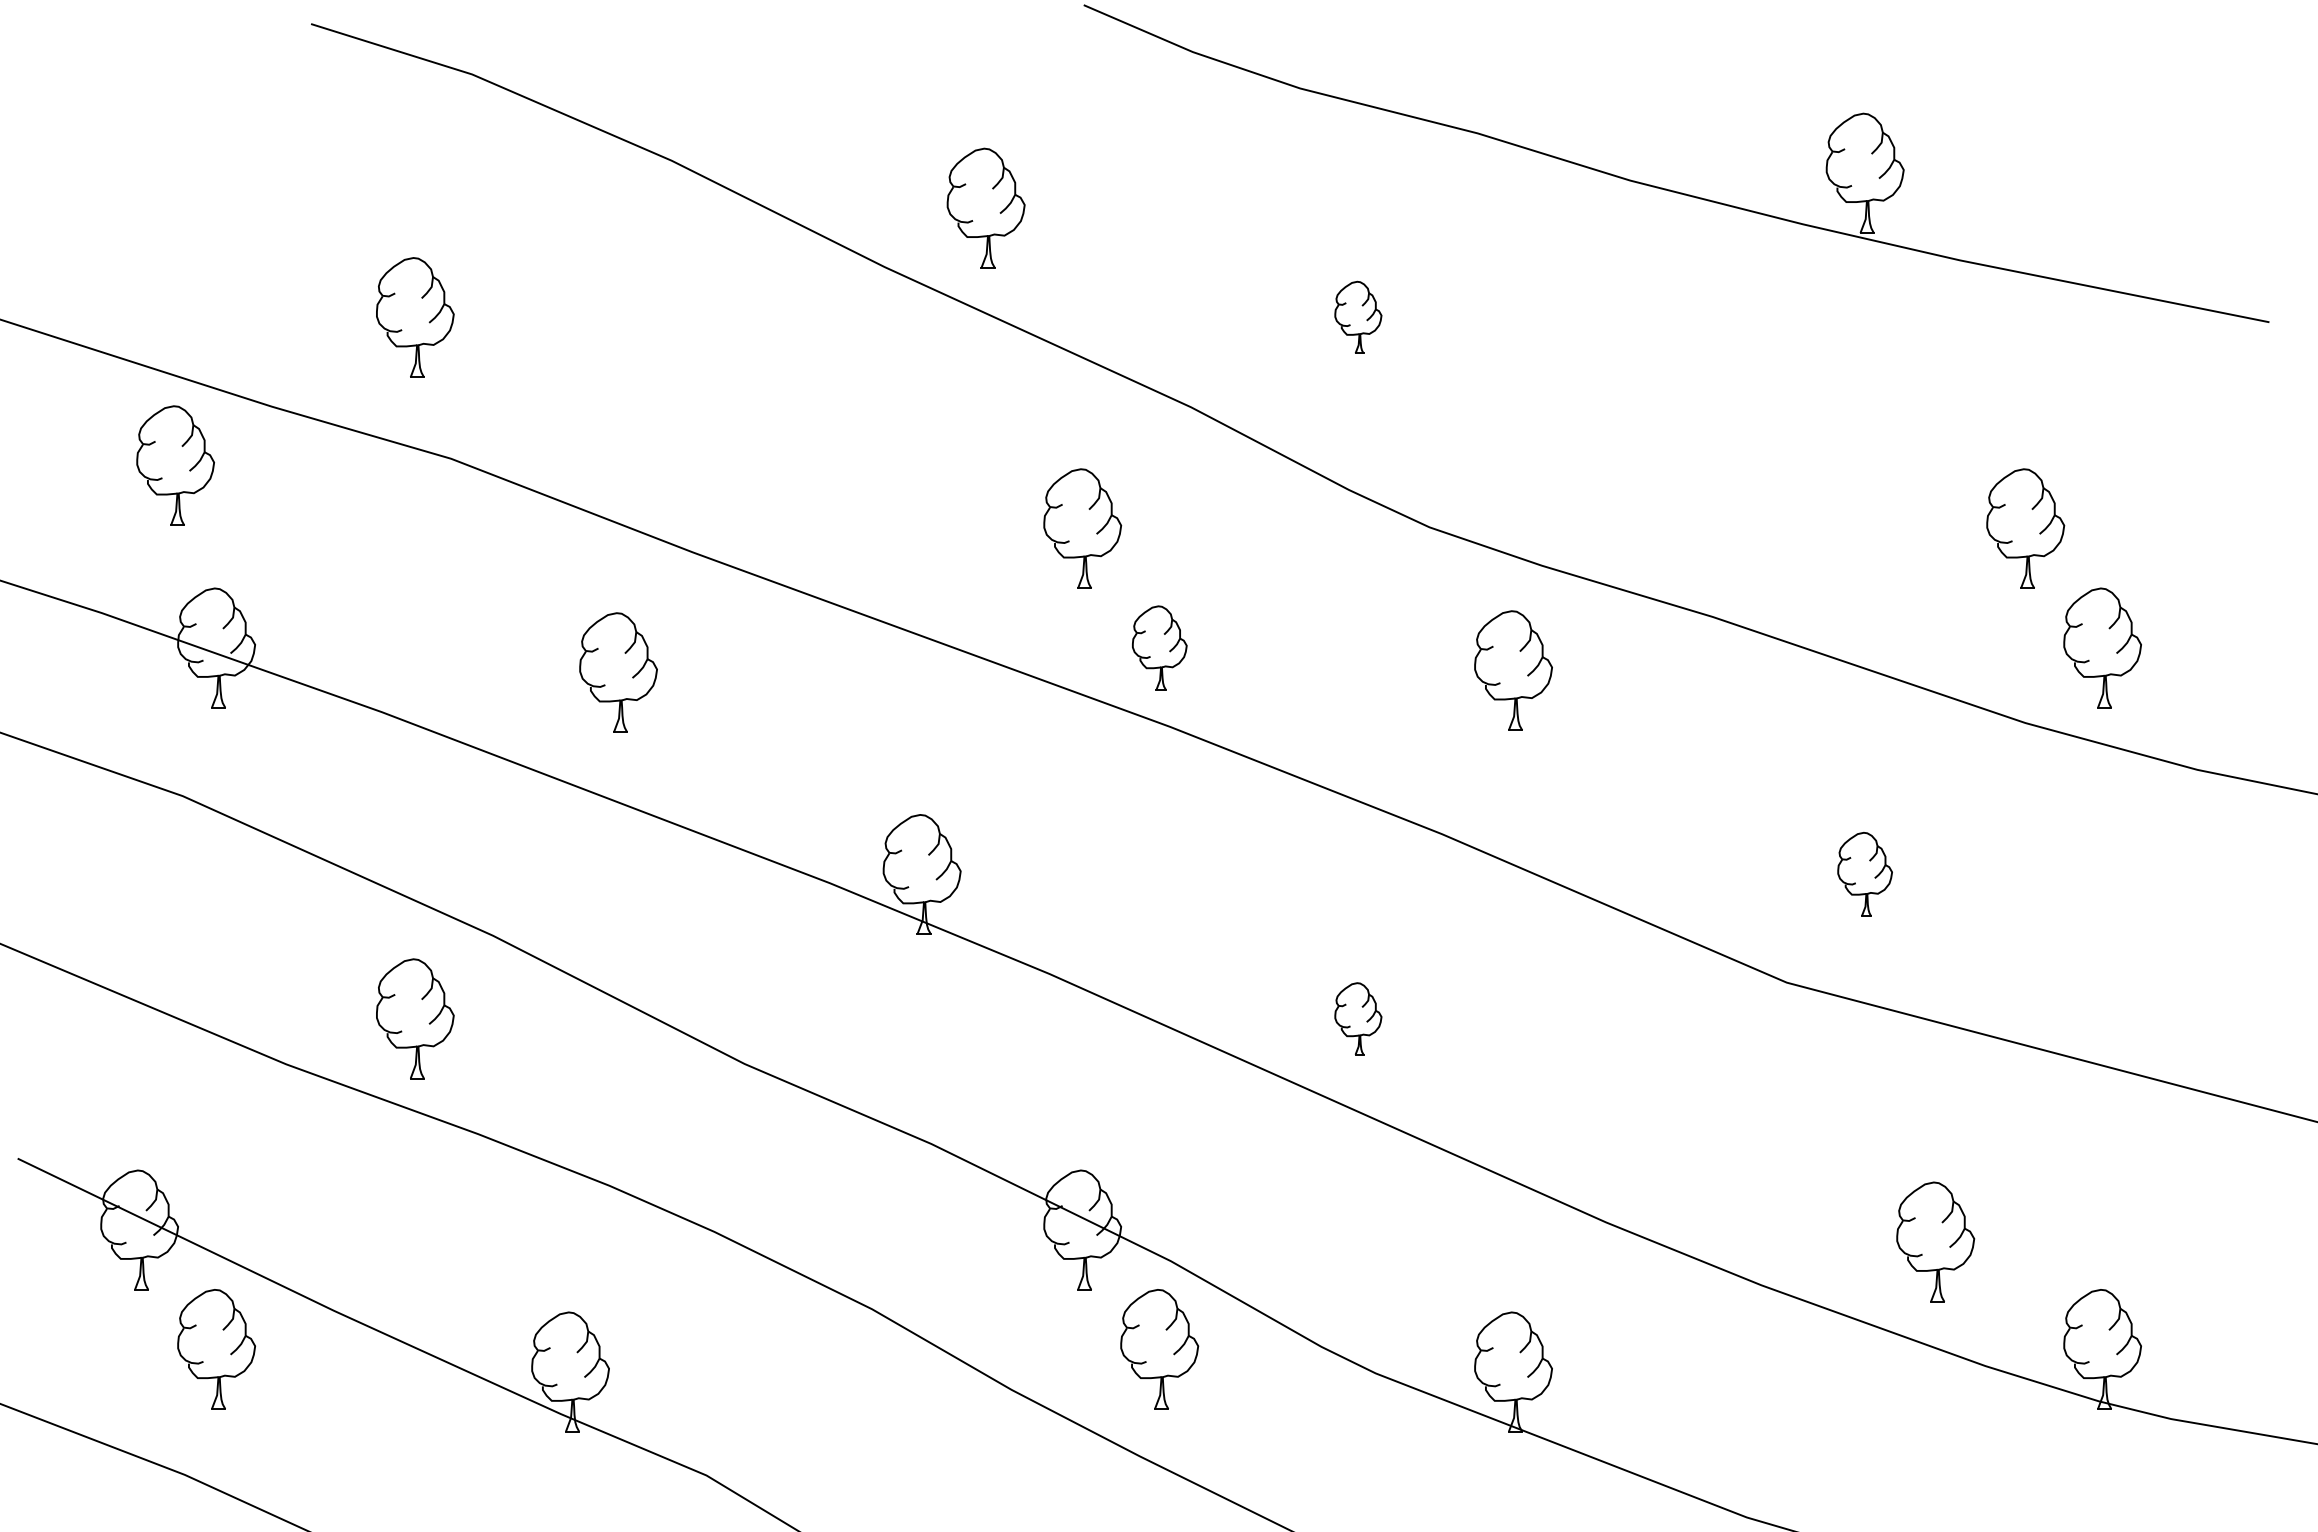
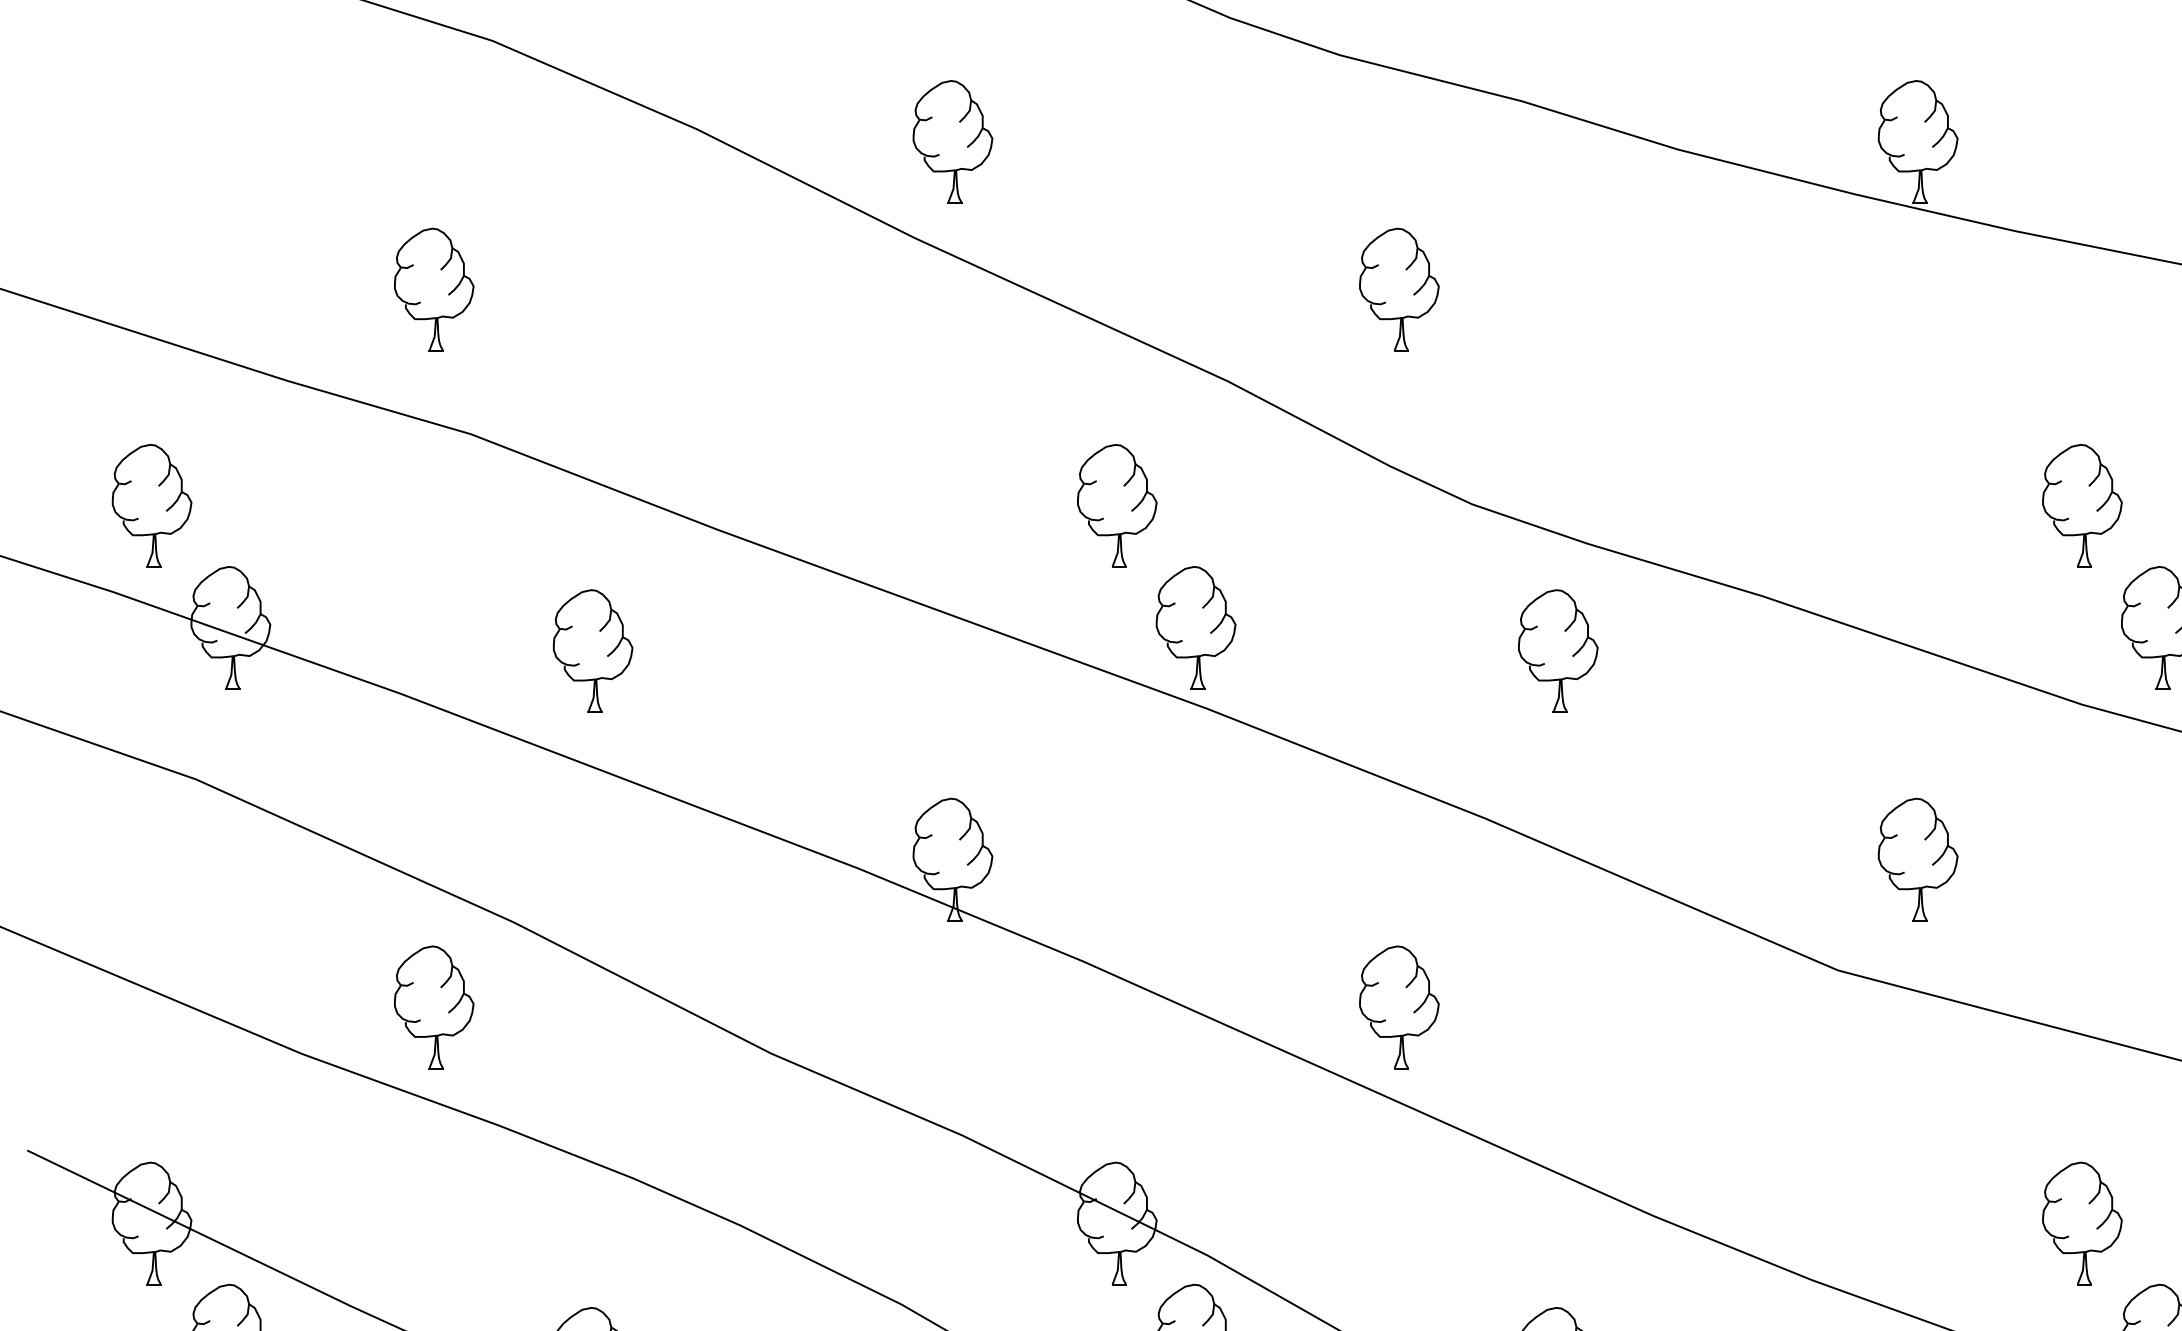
part: (985, 207) -> (952, 141), moved
part: (1358, 317) -> (1399, 289), size x1.67
part: (175, 465) -> (151, 505), moved
part: (1159, 647) -> (1195, 627), size x1.43
part: (618, 672) -> (593, 650), moved
part: (1864, 874) -> (1917, 859), size x1.43
part: (1358, 1018) -> (1399, 1007), size x1.67
part: (1935, 1241) -> (2082, 1223), moved

